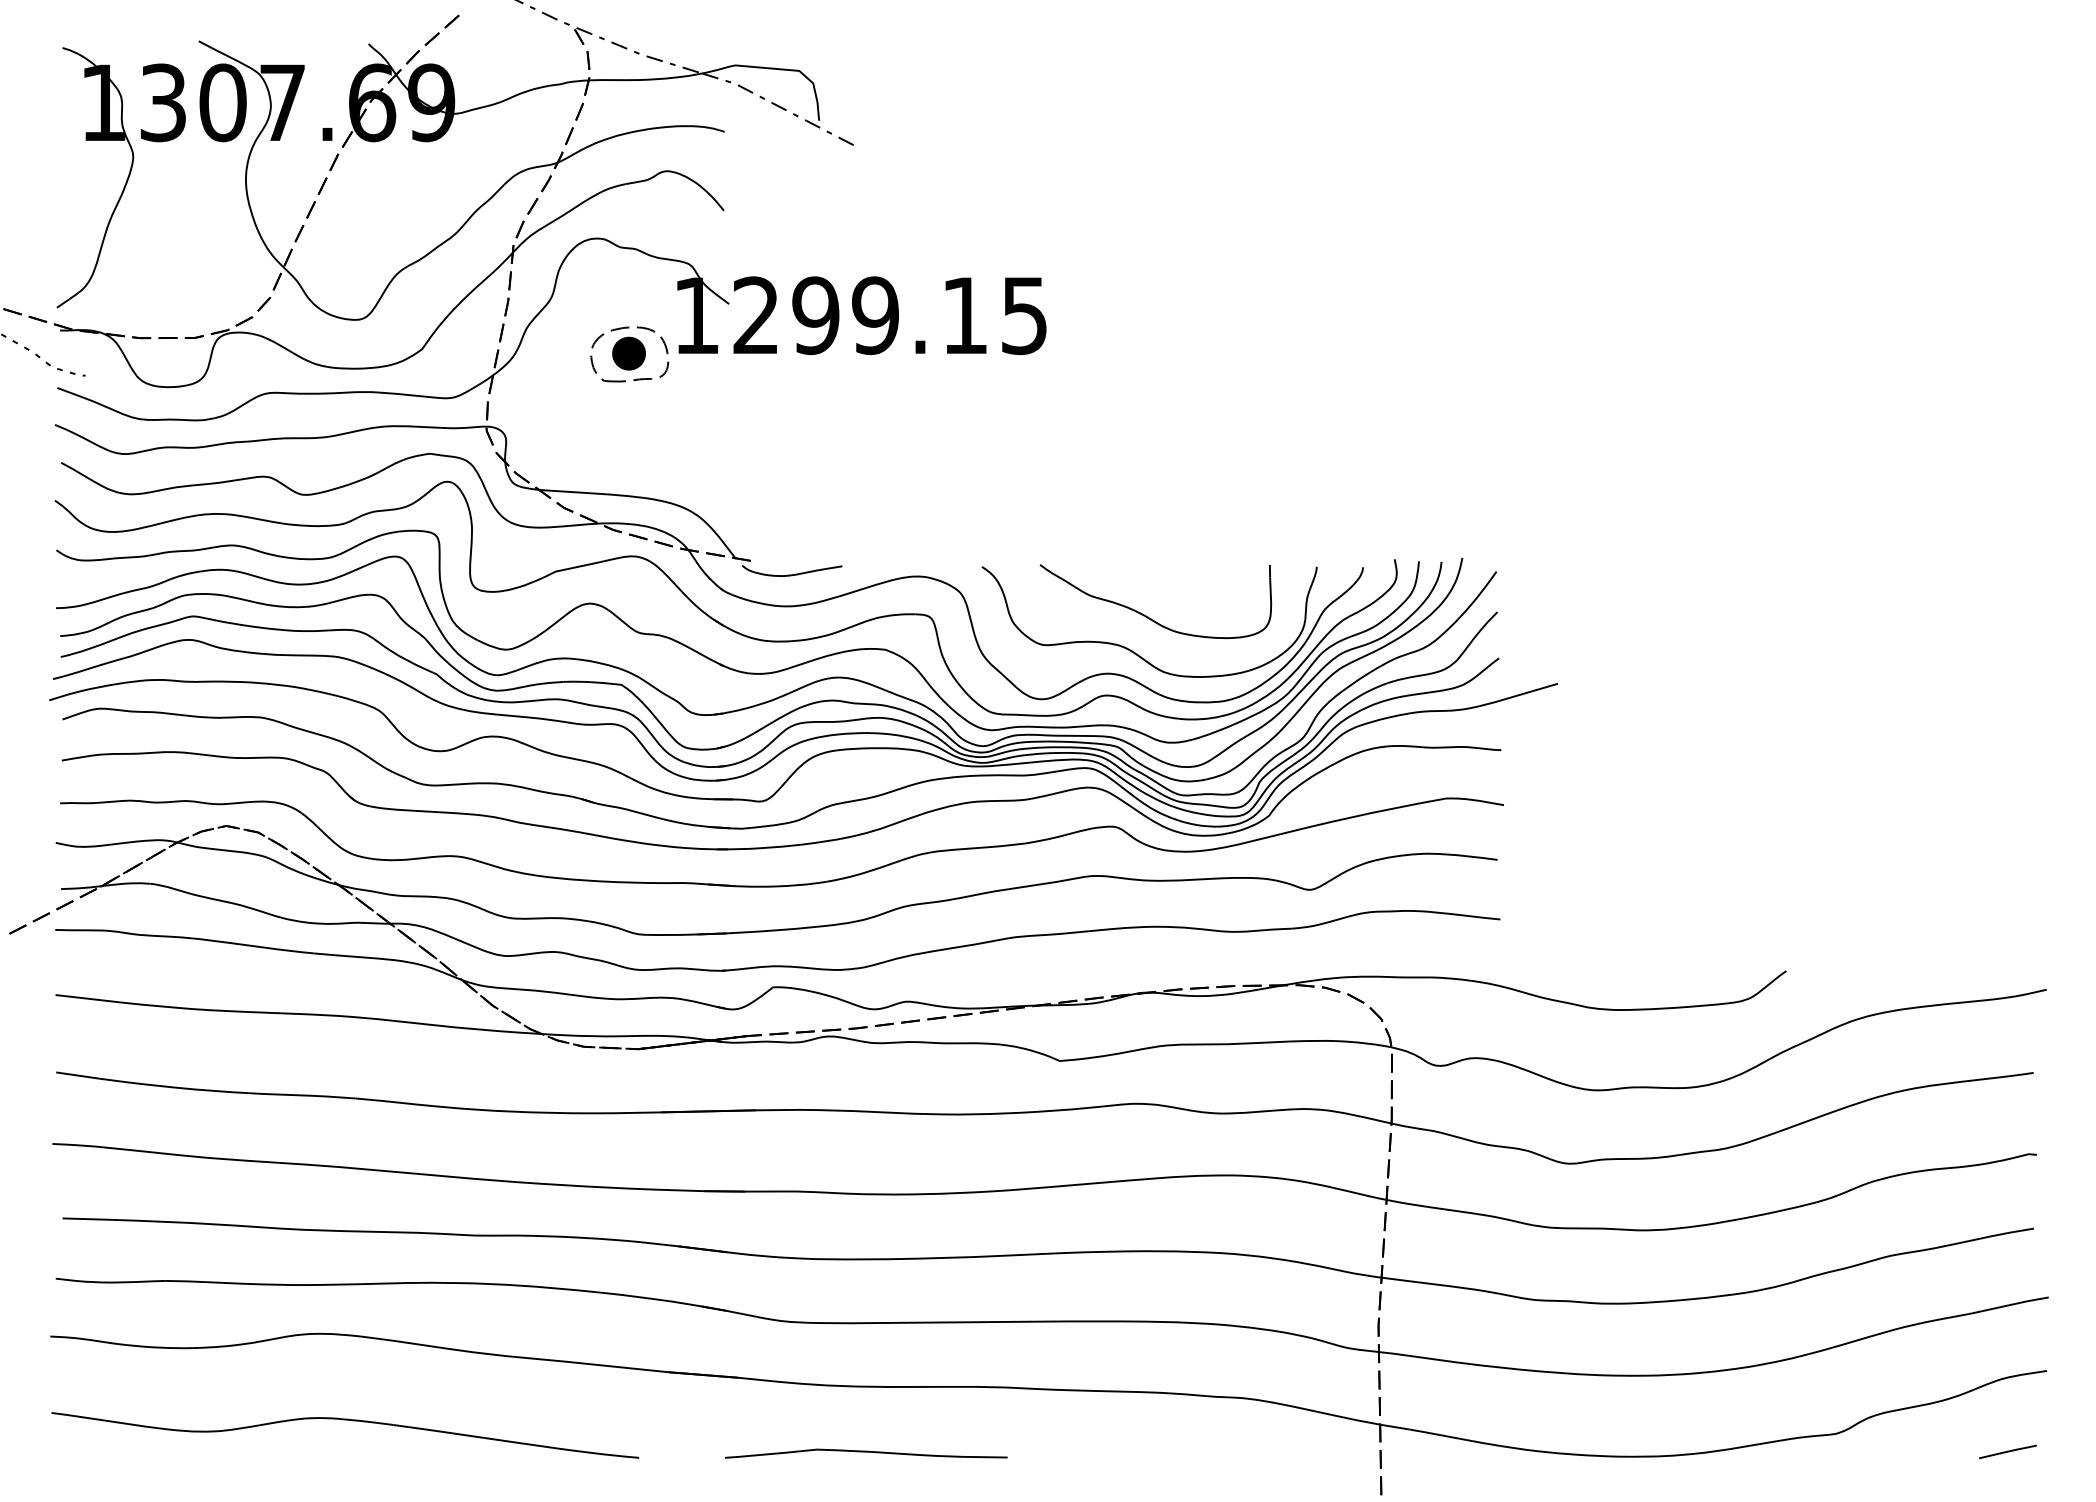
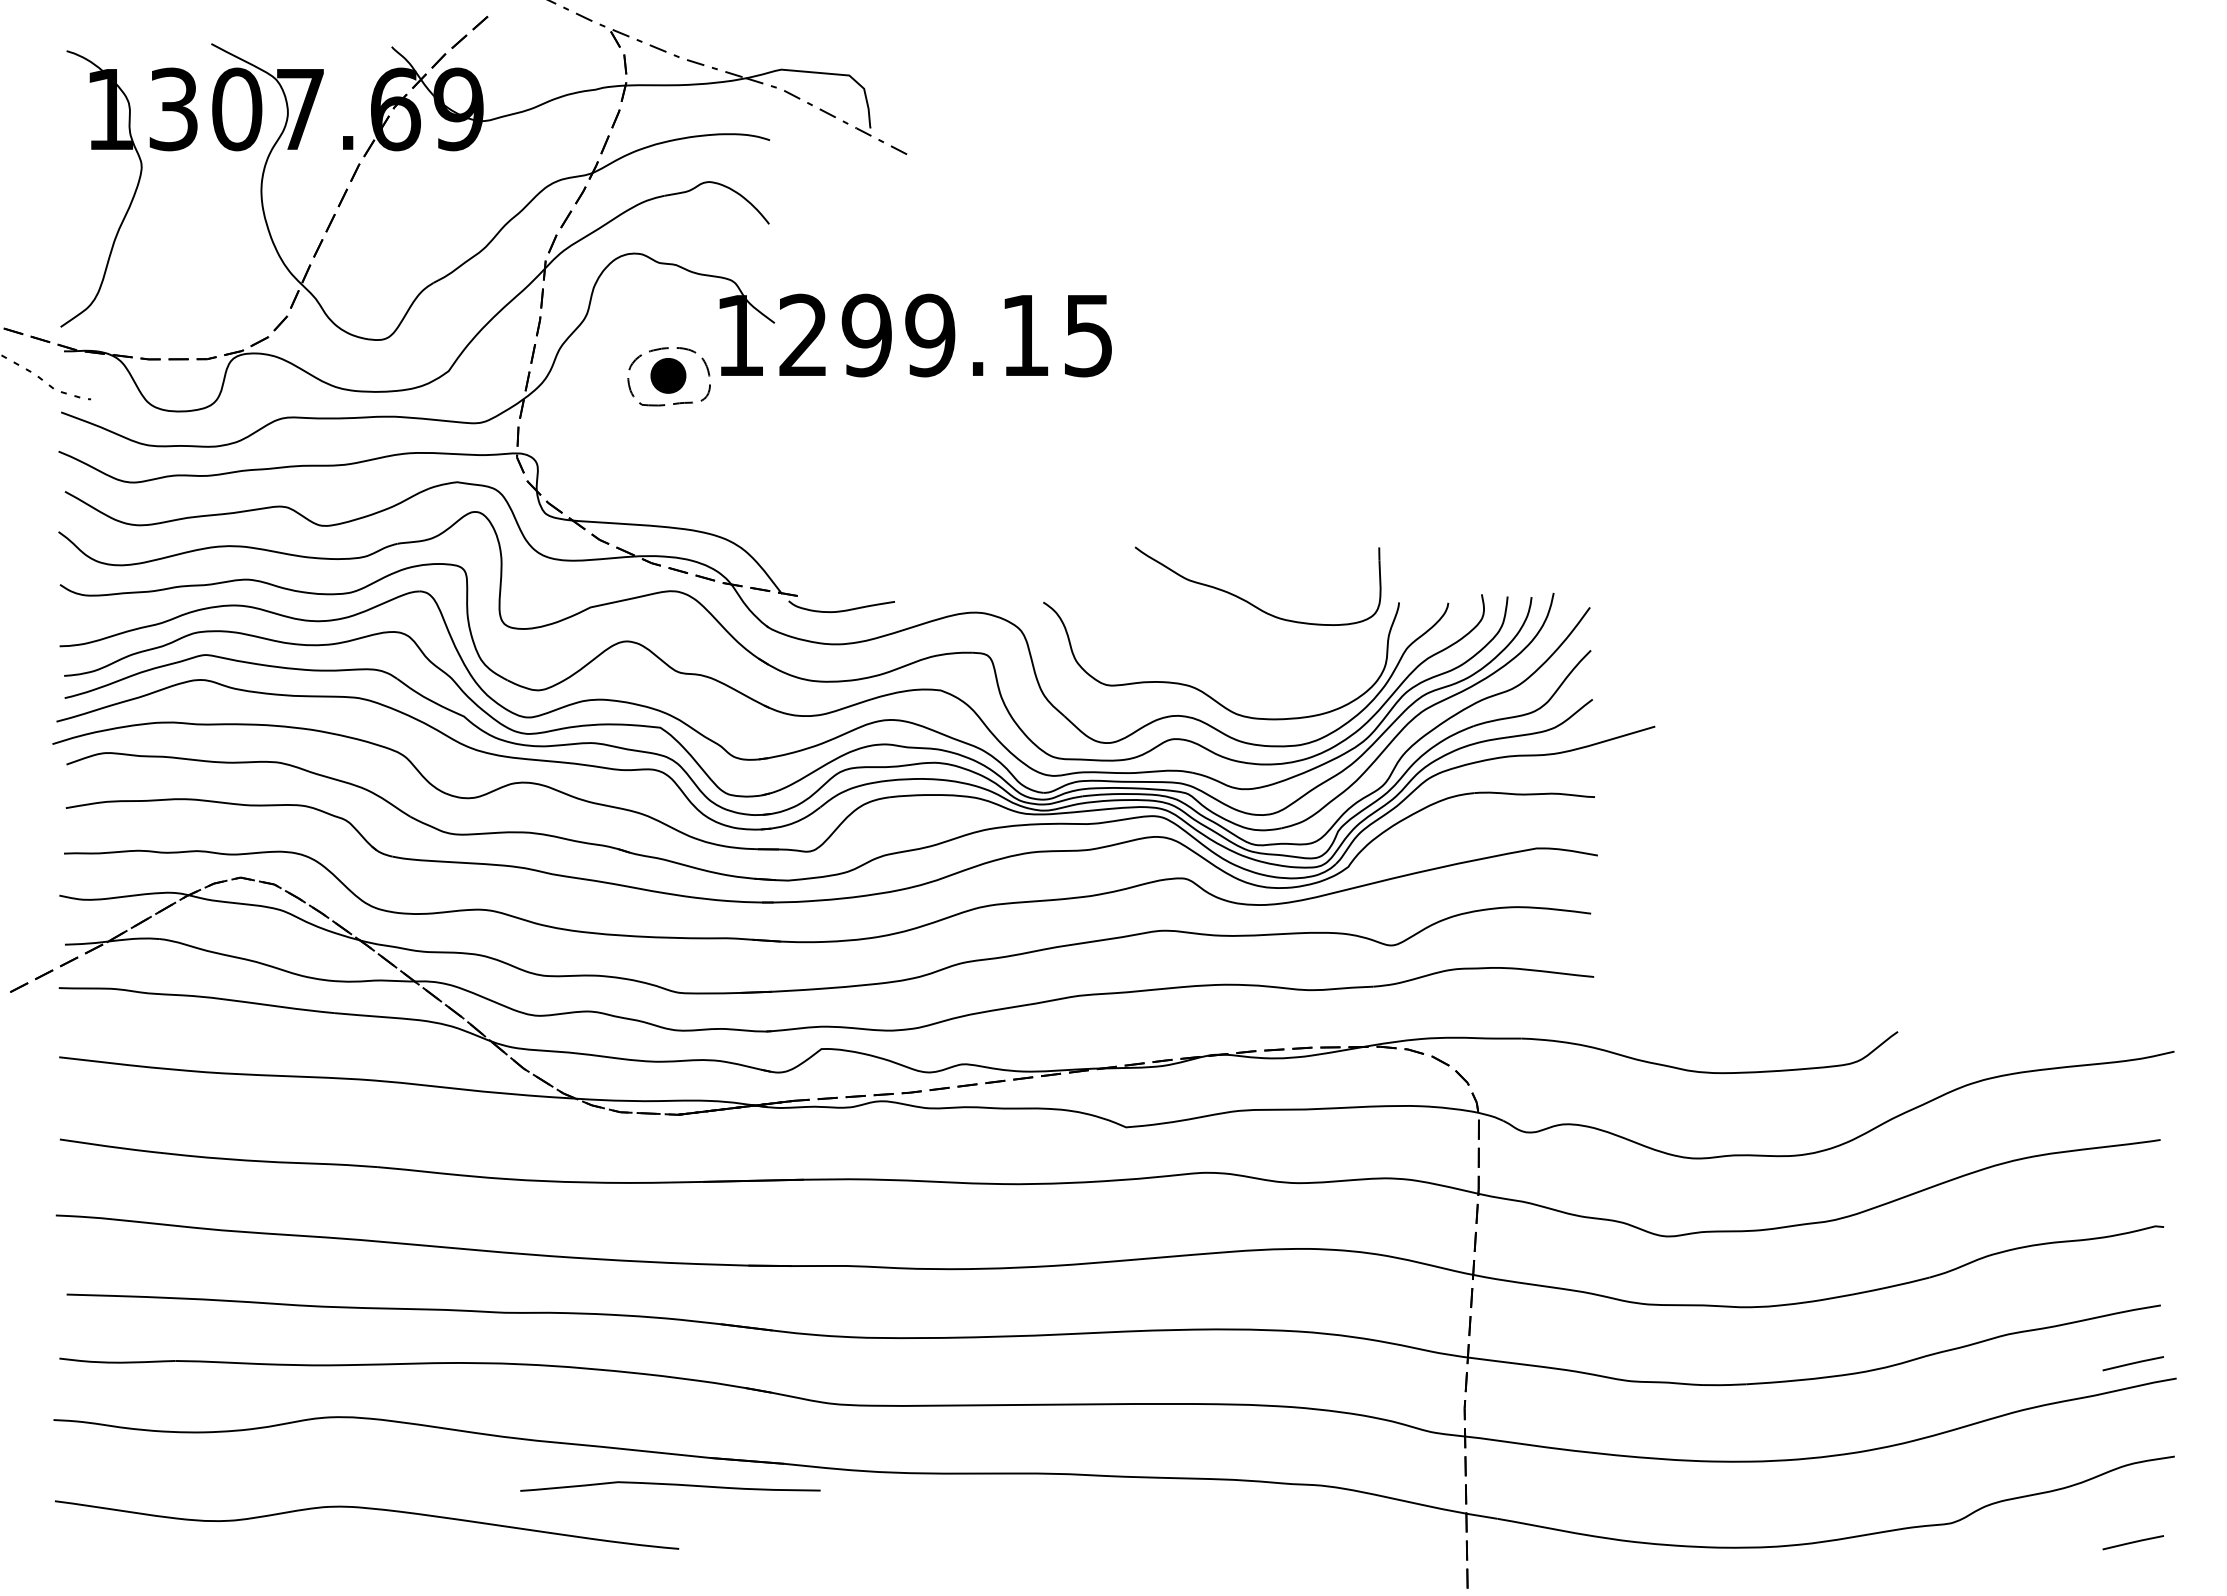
part: (1145, 614) -> (1247, 600), moved
line: (2007, 1283) -> (2132, 1363), added
curve: (866, 1452) -> (670, 1485), moved

